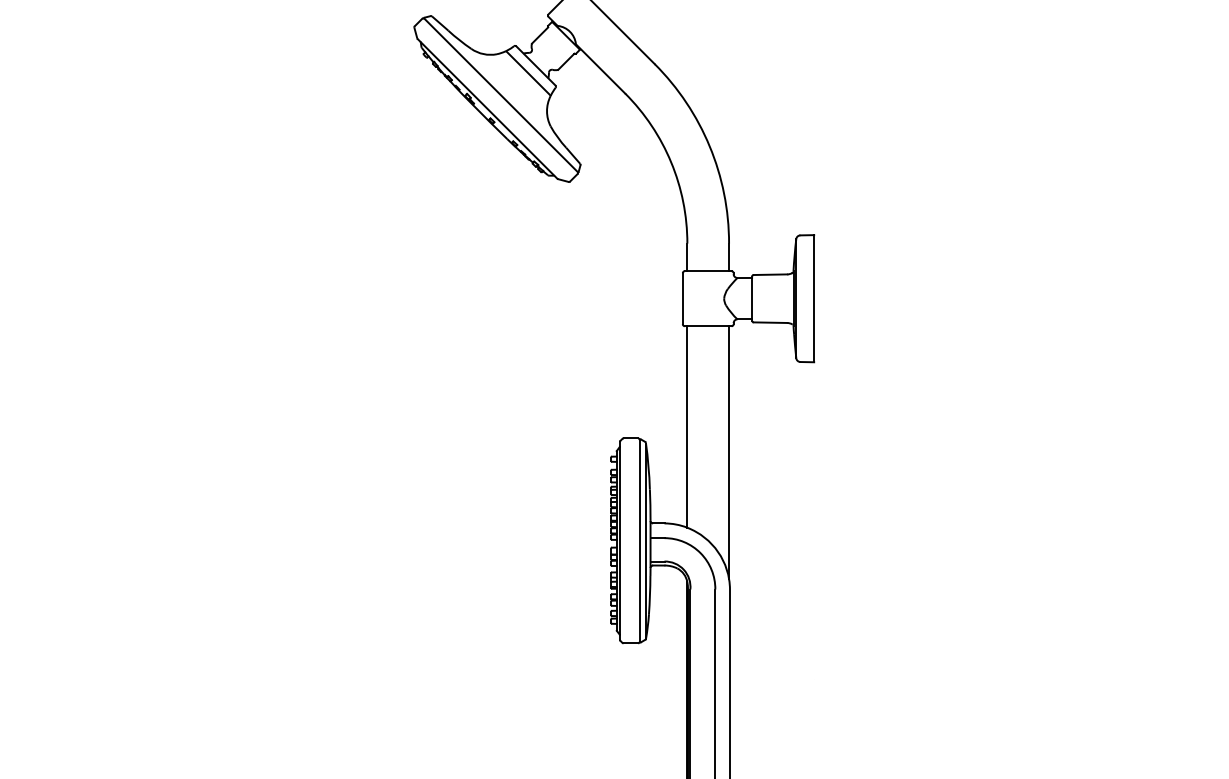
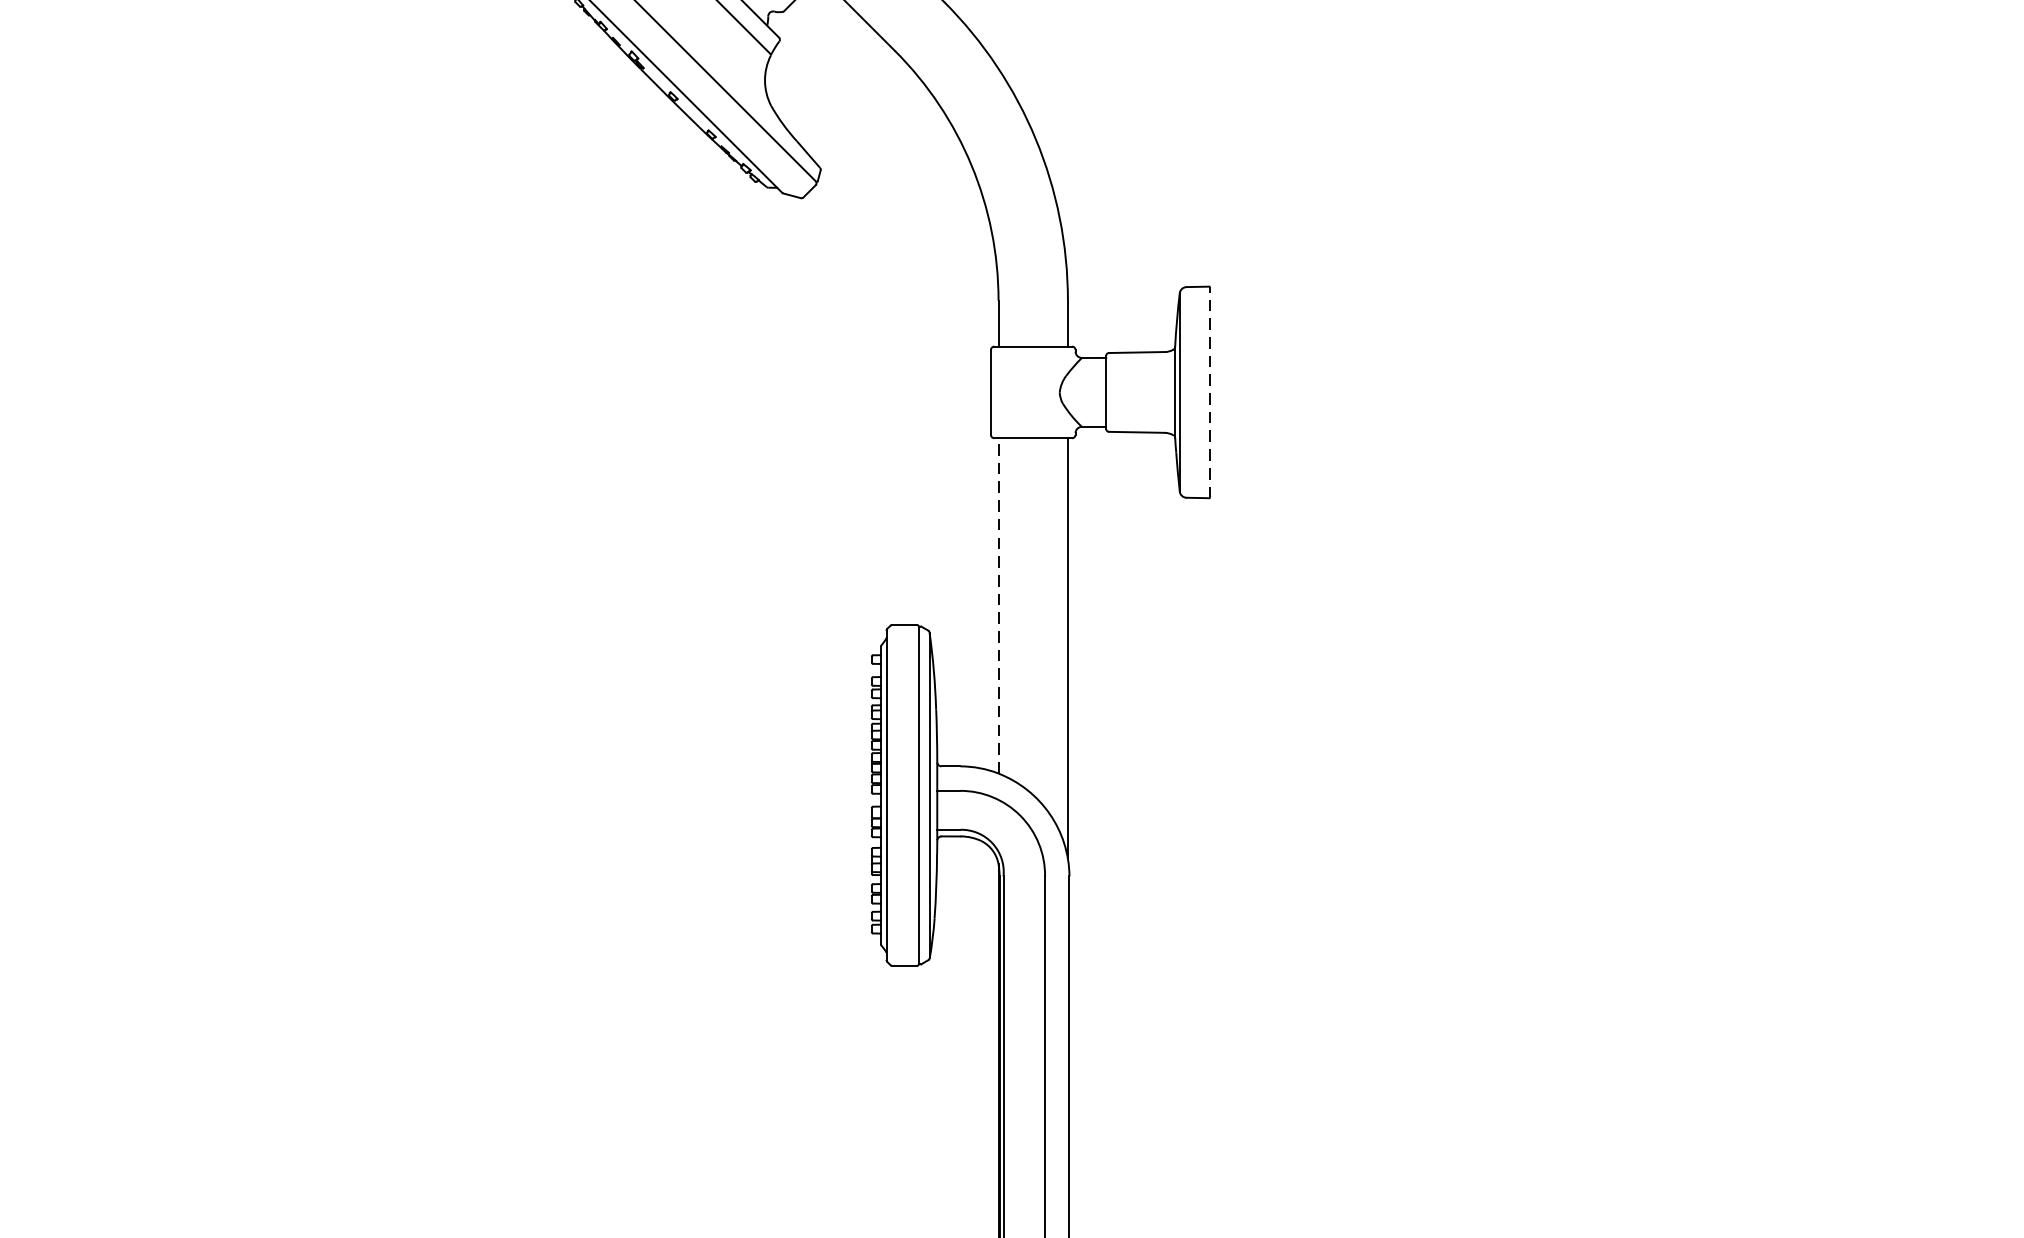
line: (814, 298) -> (1210, 392), solid -> dashed
line: (687, 427) -> (998, 606), solid -> dashed

